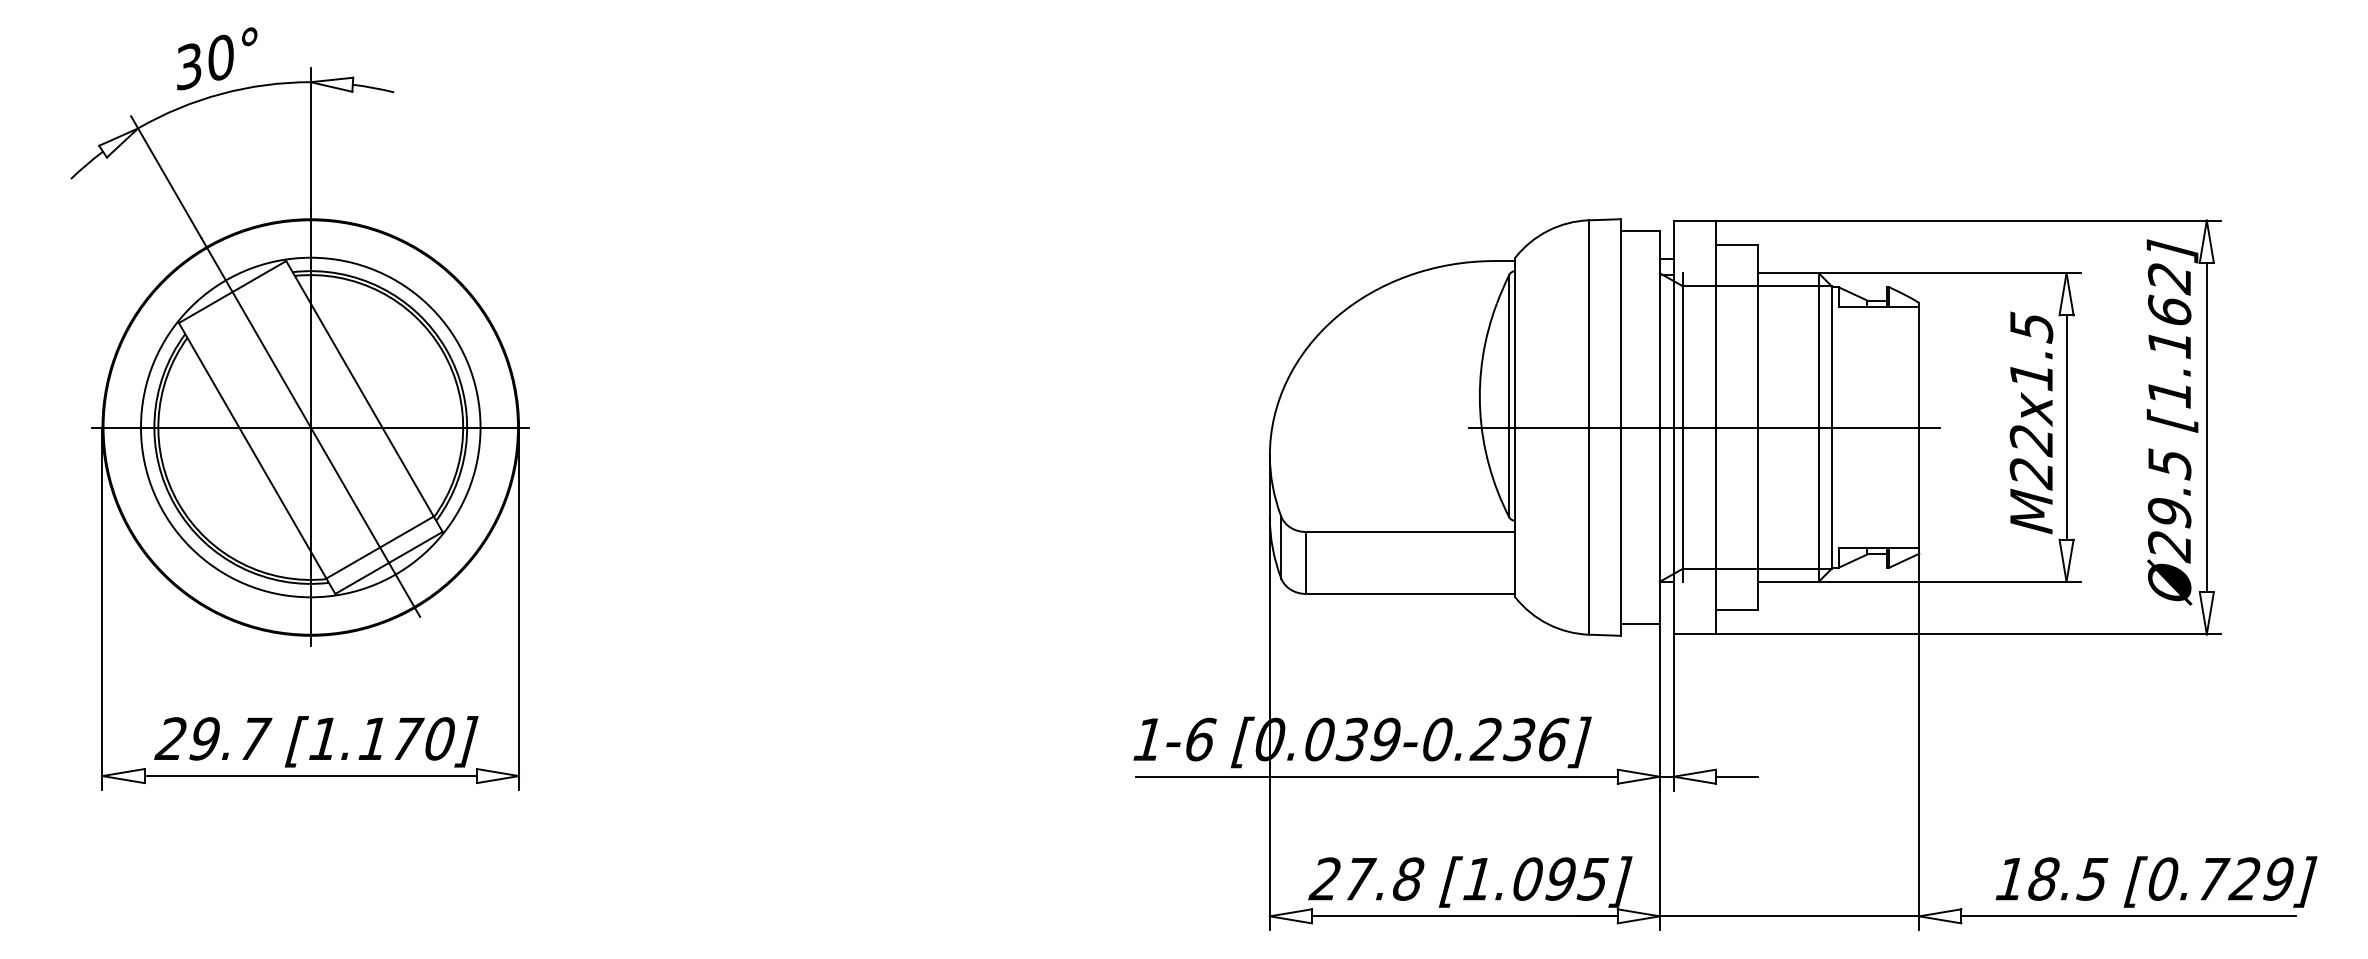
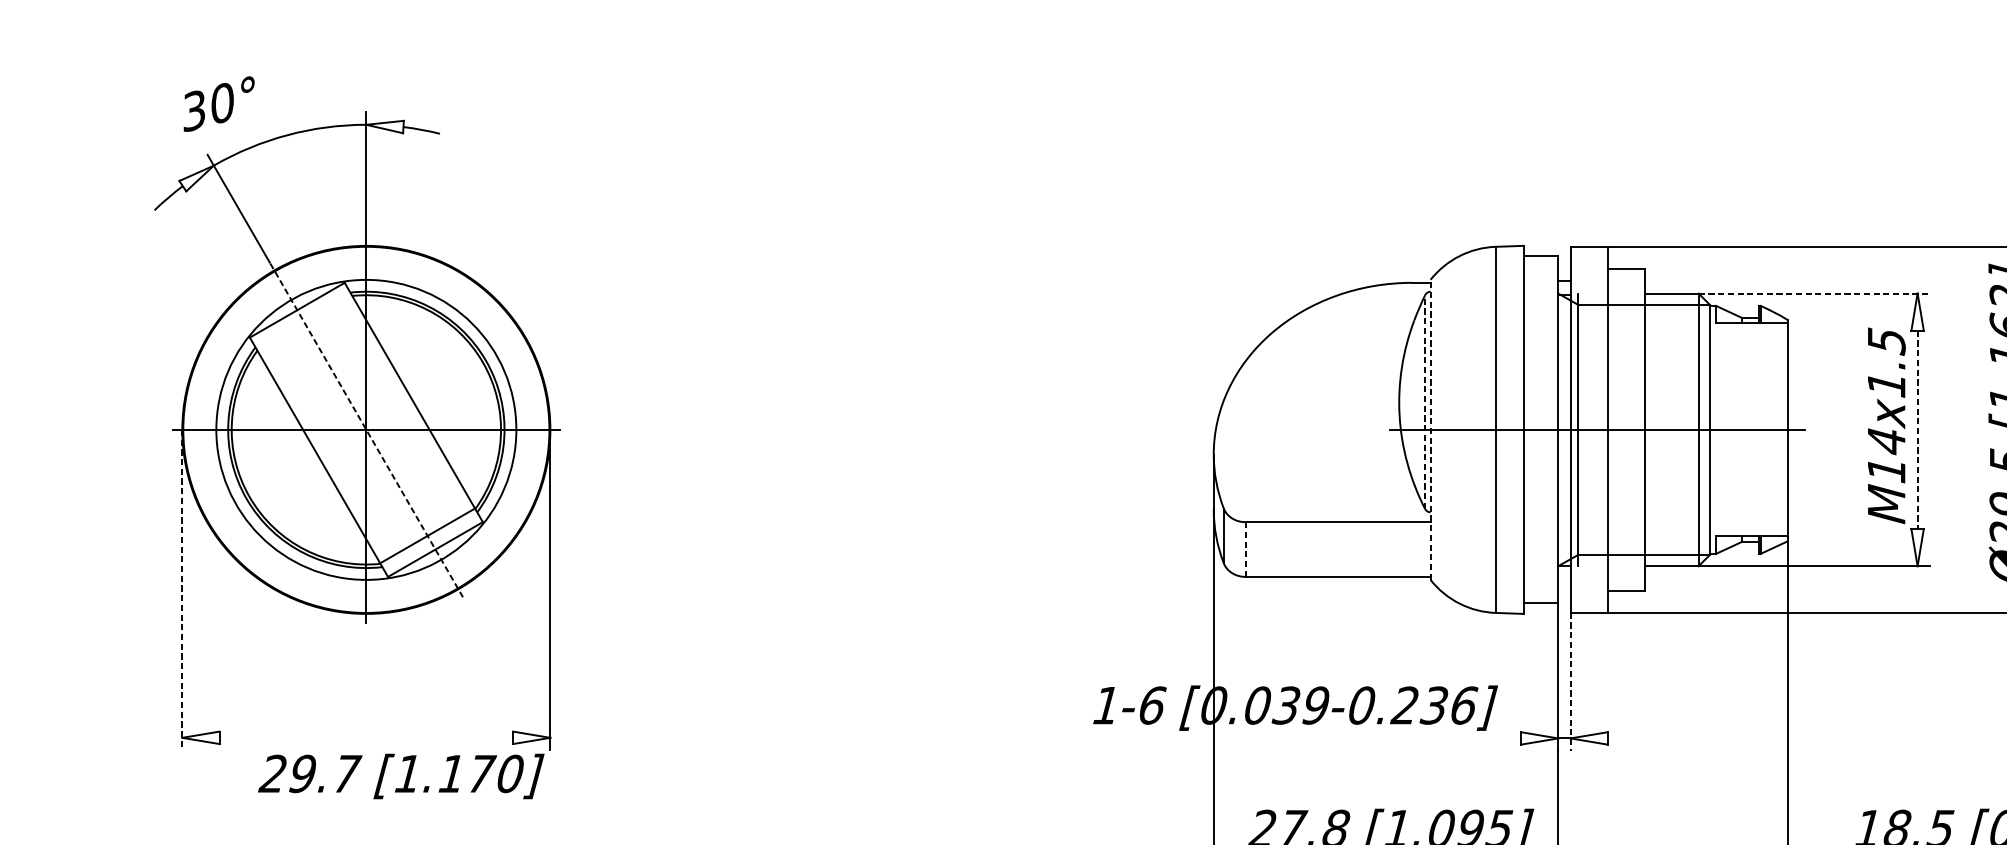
text: (217, 58) -> (219, 103), moved
line: (1949, 273) -> (1814, 293), solid -> dashed
line: (1509, 395) -> (1425, 401), solid -> dashed
line: (310, 427) -> (366, 429), solid -> dashed
line: (1515, 427) -> (1430, 429), solid -> dashed
line: (2066, 428) -> (1917, 430), solid -> dashed
text: (2030, 457) -> (1885, 456), M22x1.5 -> M14x1.5
line: (1305, 562) -> (1245, 549), solid -> dashed
line: (102, 609) -> (182, 590), solid -> dashed
line: (1673, 713) -> (1570, 682), solid -> dashed
text: (316, 741) -> (401, 776), moved
line: (310, 776) -> (366, 738), removed
line: (1376, 776) -> (1307, 738), removed
line: (1736, 776) -> (1625, 738), removed

